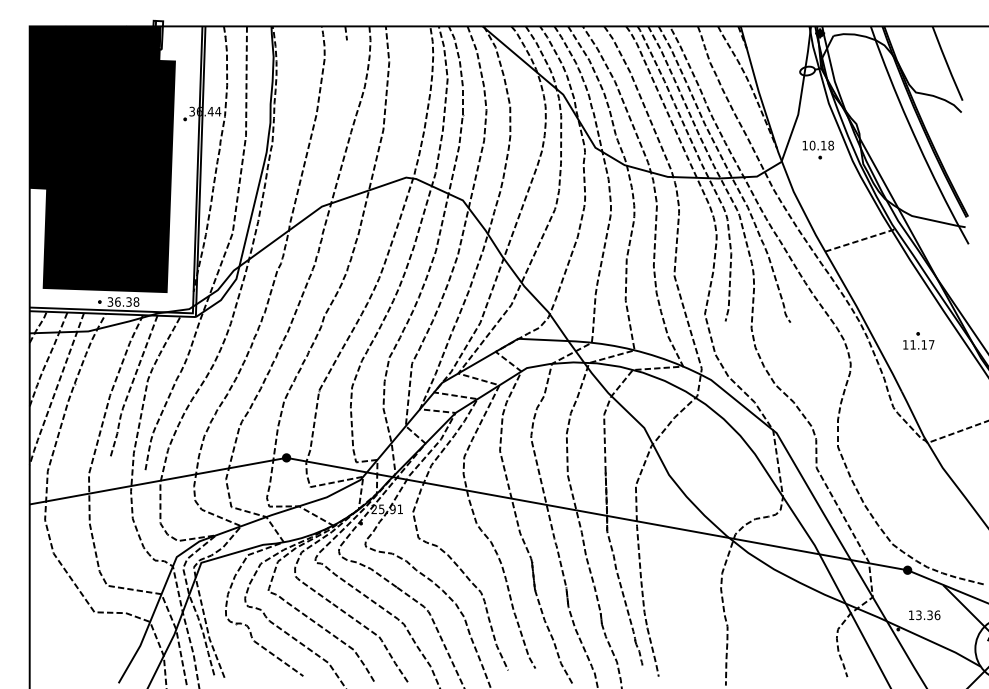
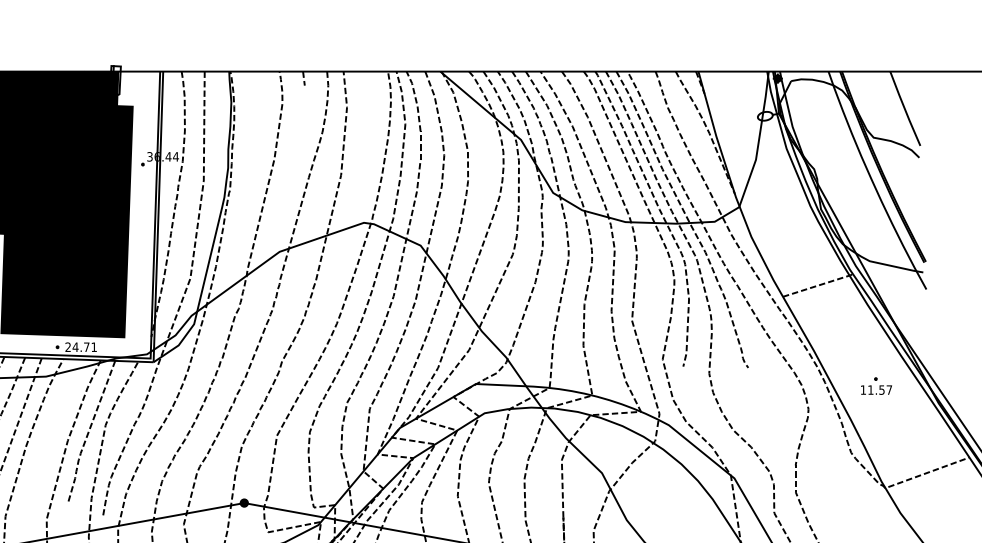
part: (817, 149) -> (775, 194), removed
text: (123, 301) -> (81, 346), 36.38 -> 24.71
text: (923, 344) -> (881, 389), 11.17 -> 11.57

